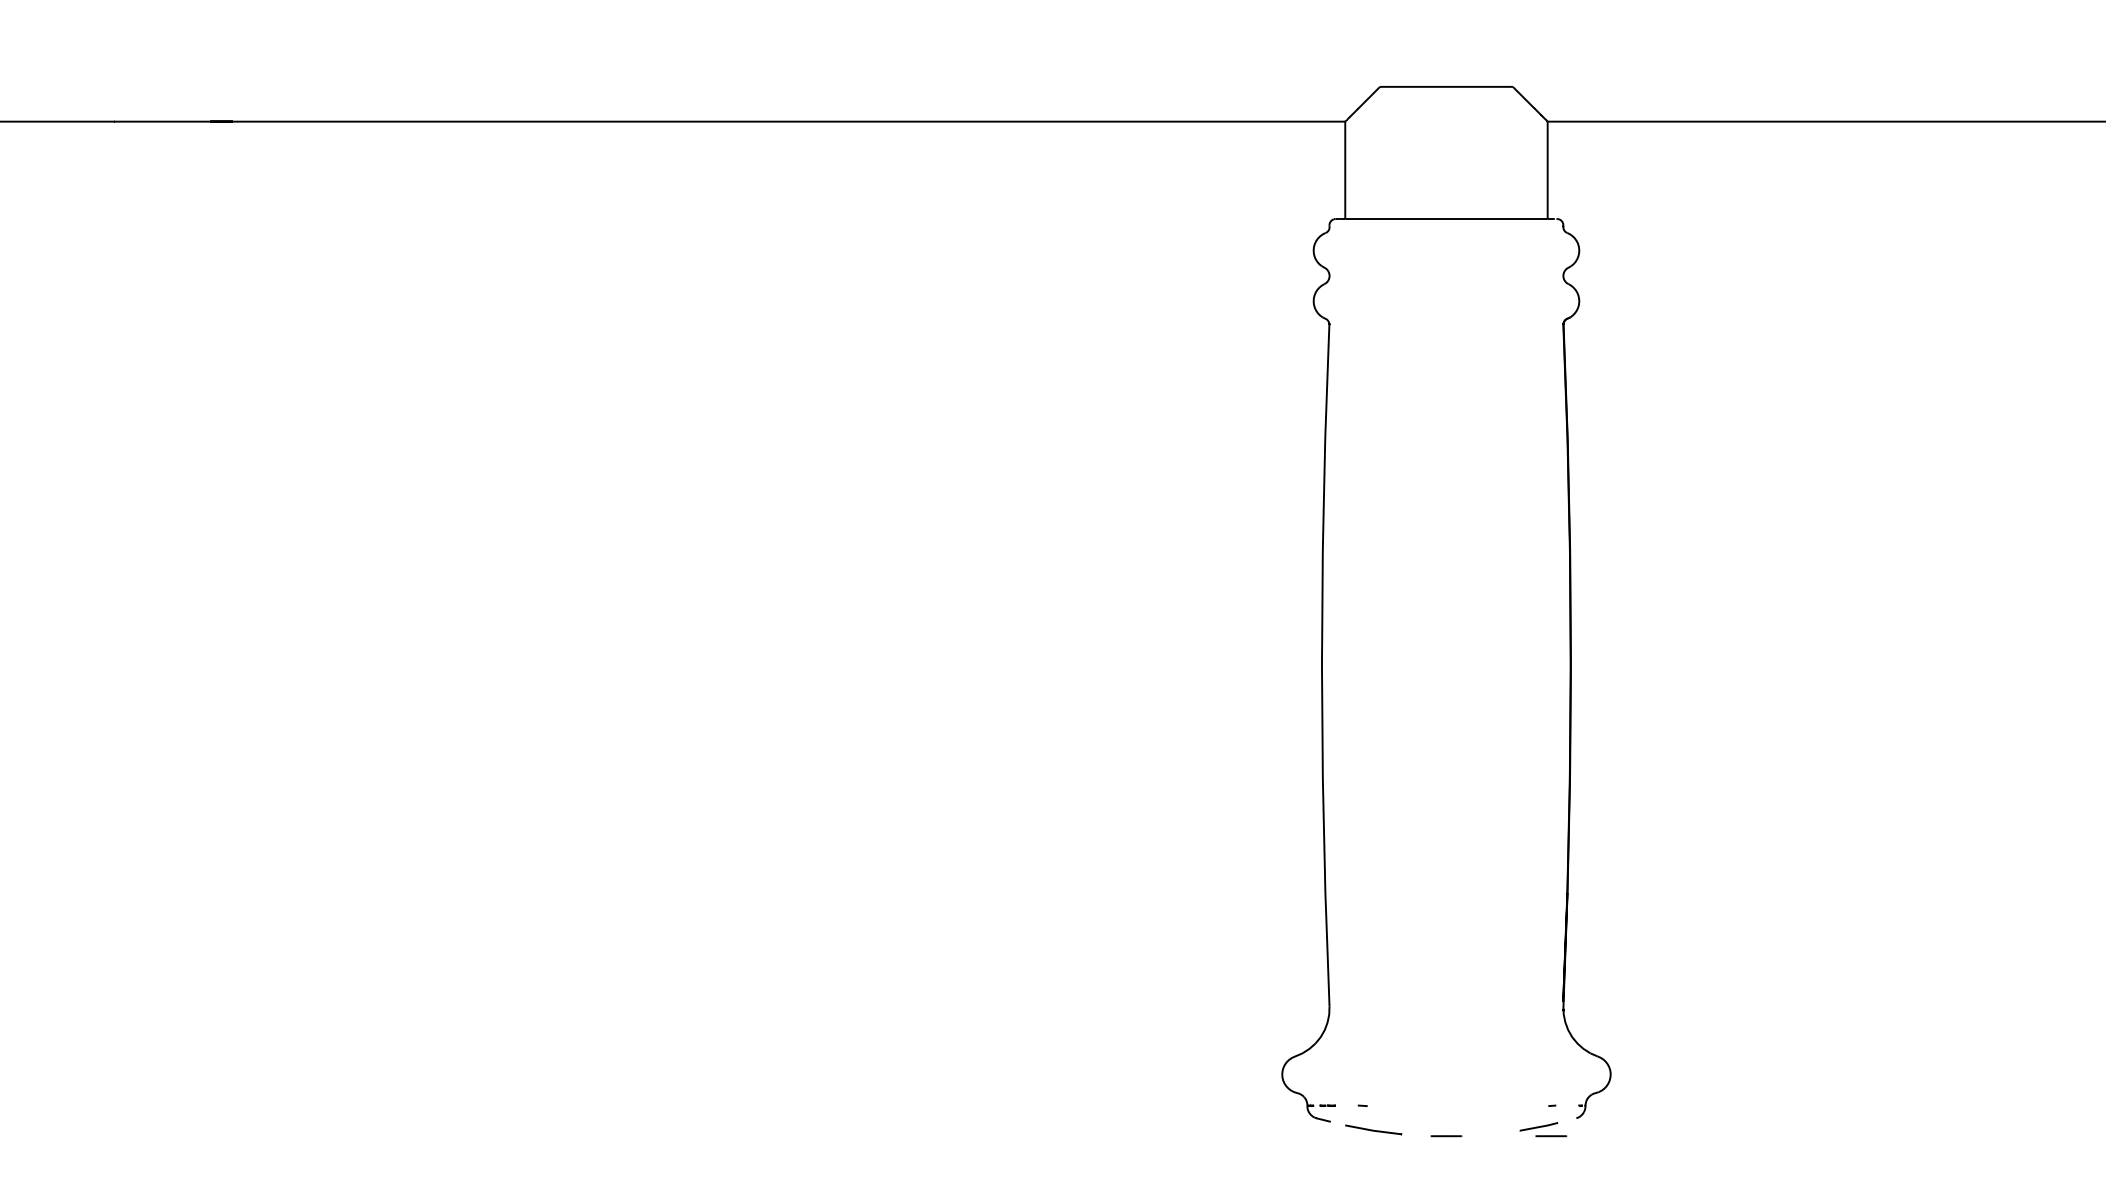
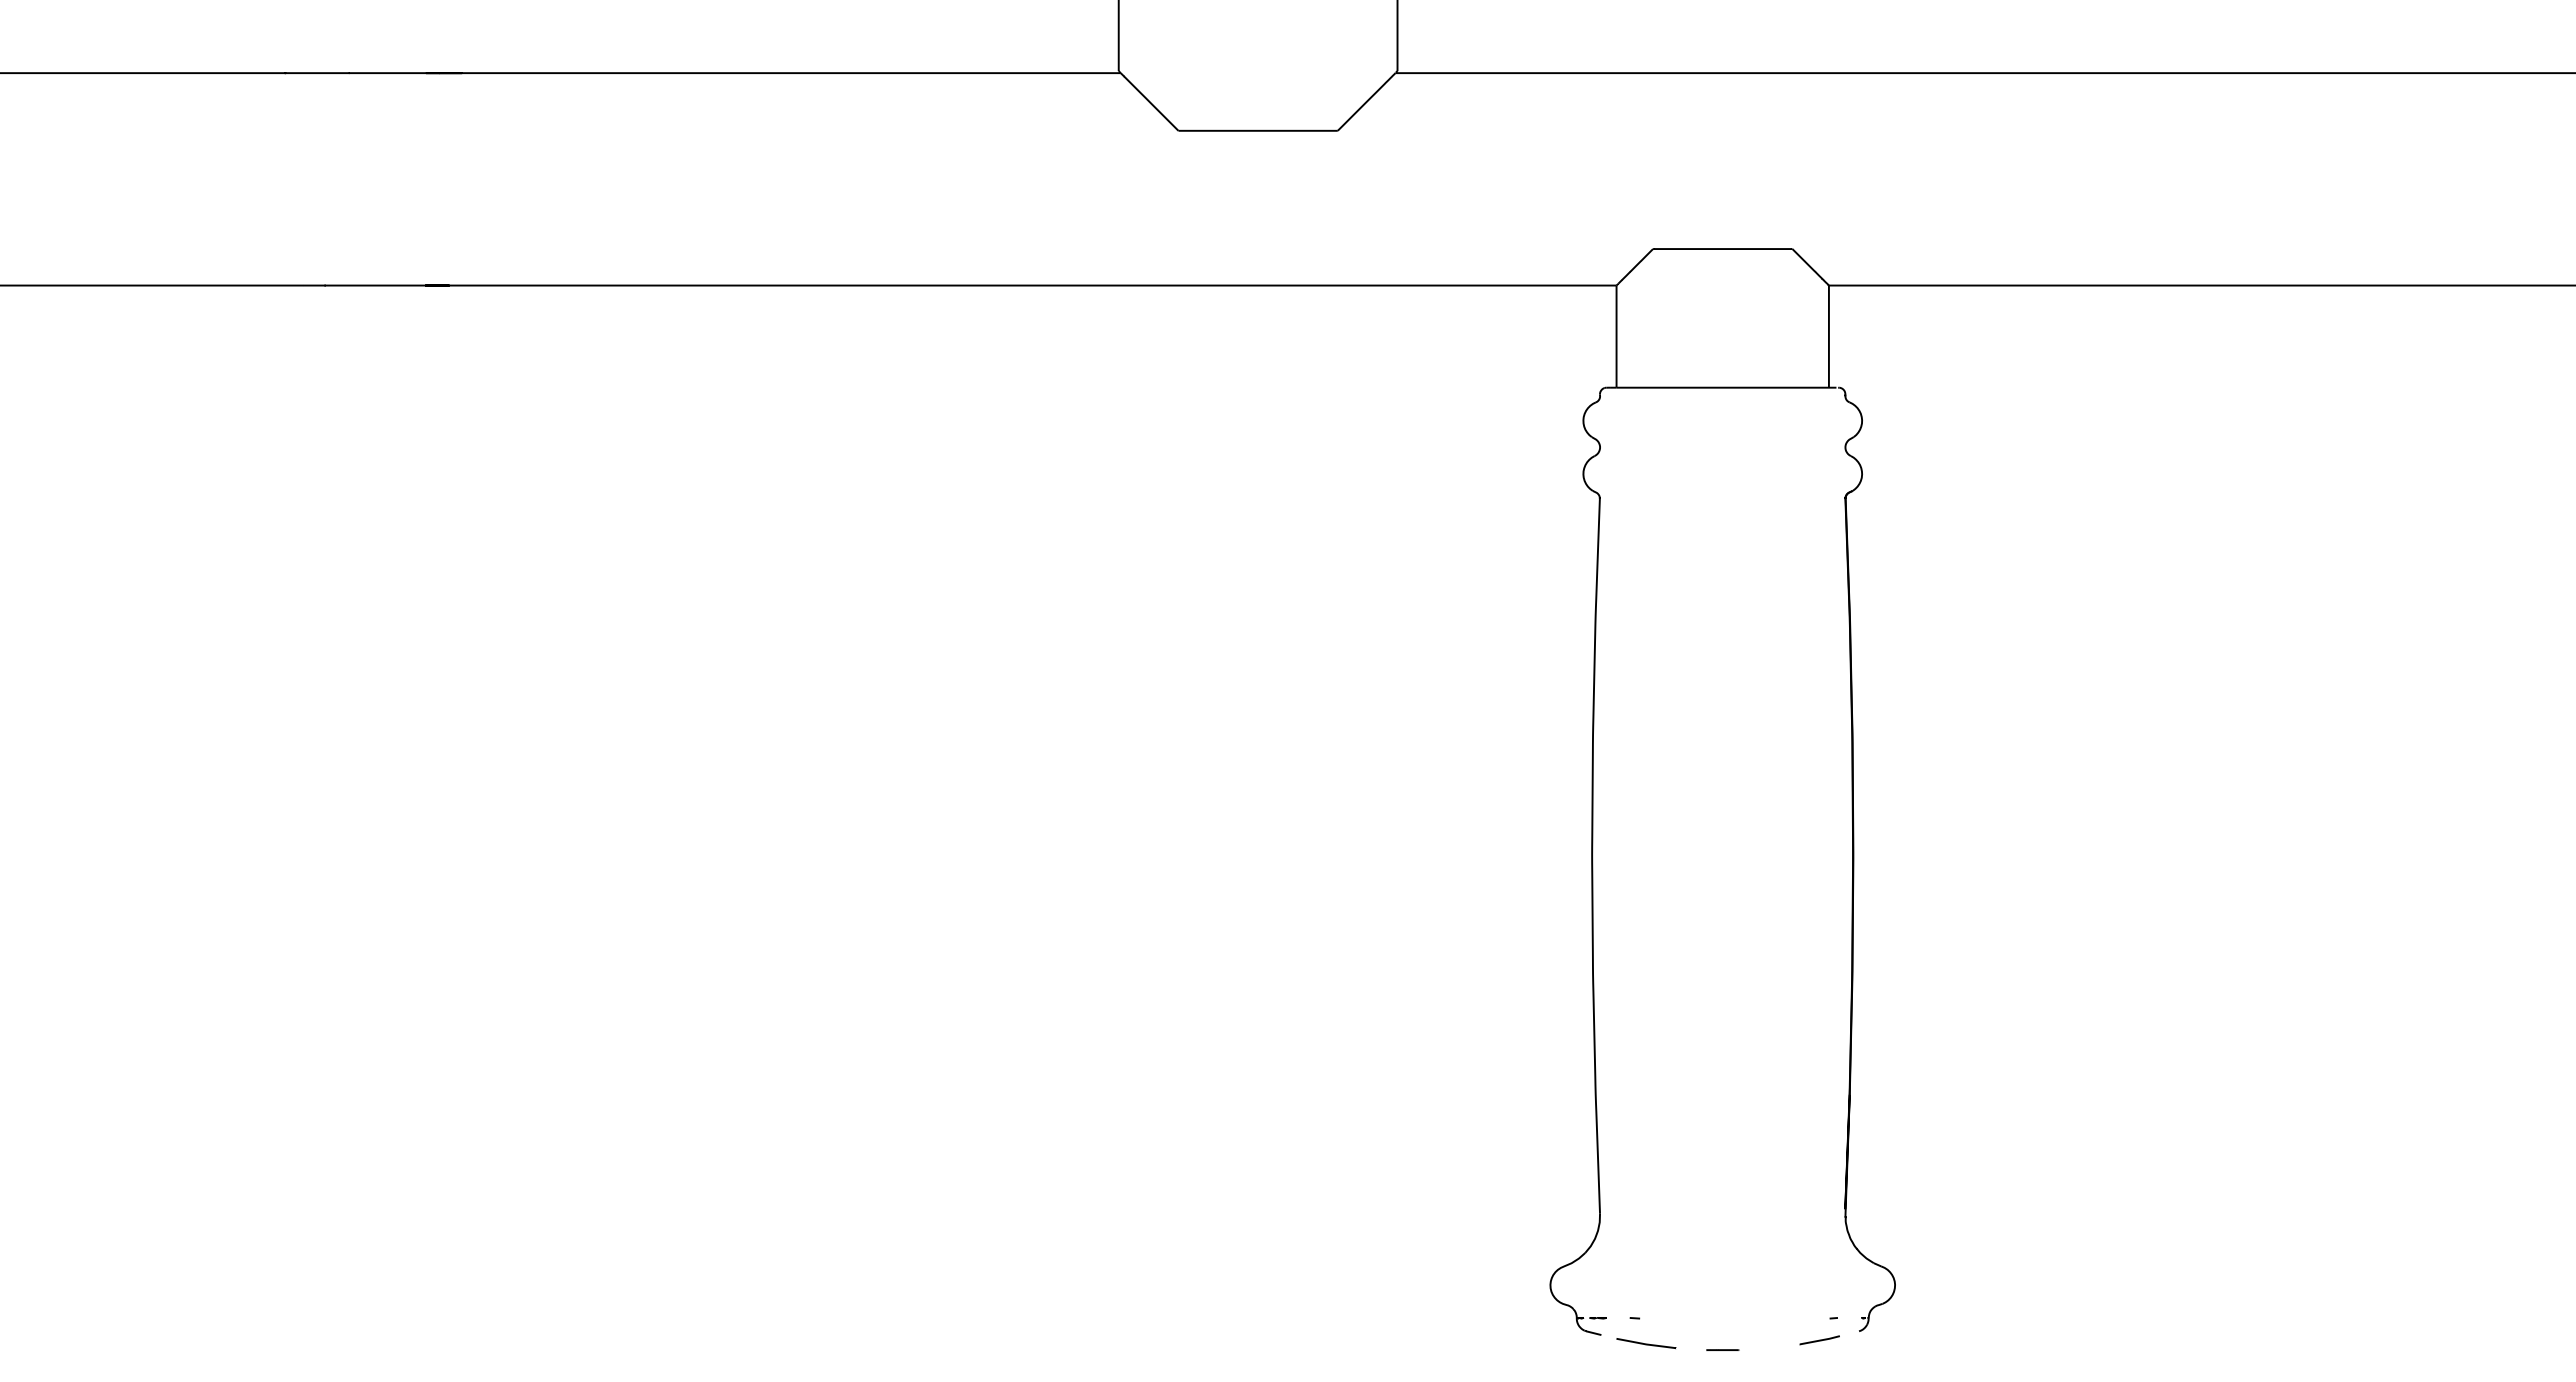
line: (1551, 1135) -> (1832, 1349), removed

